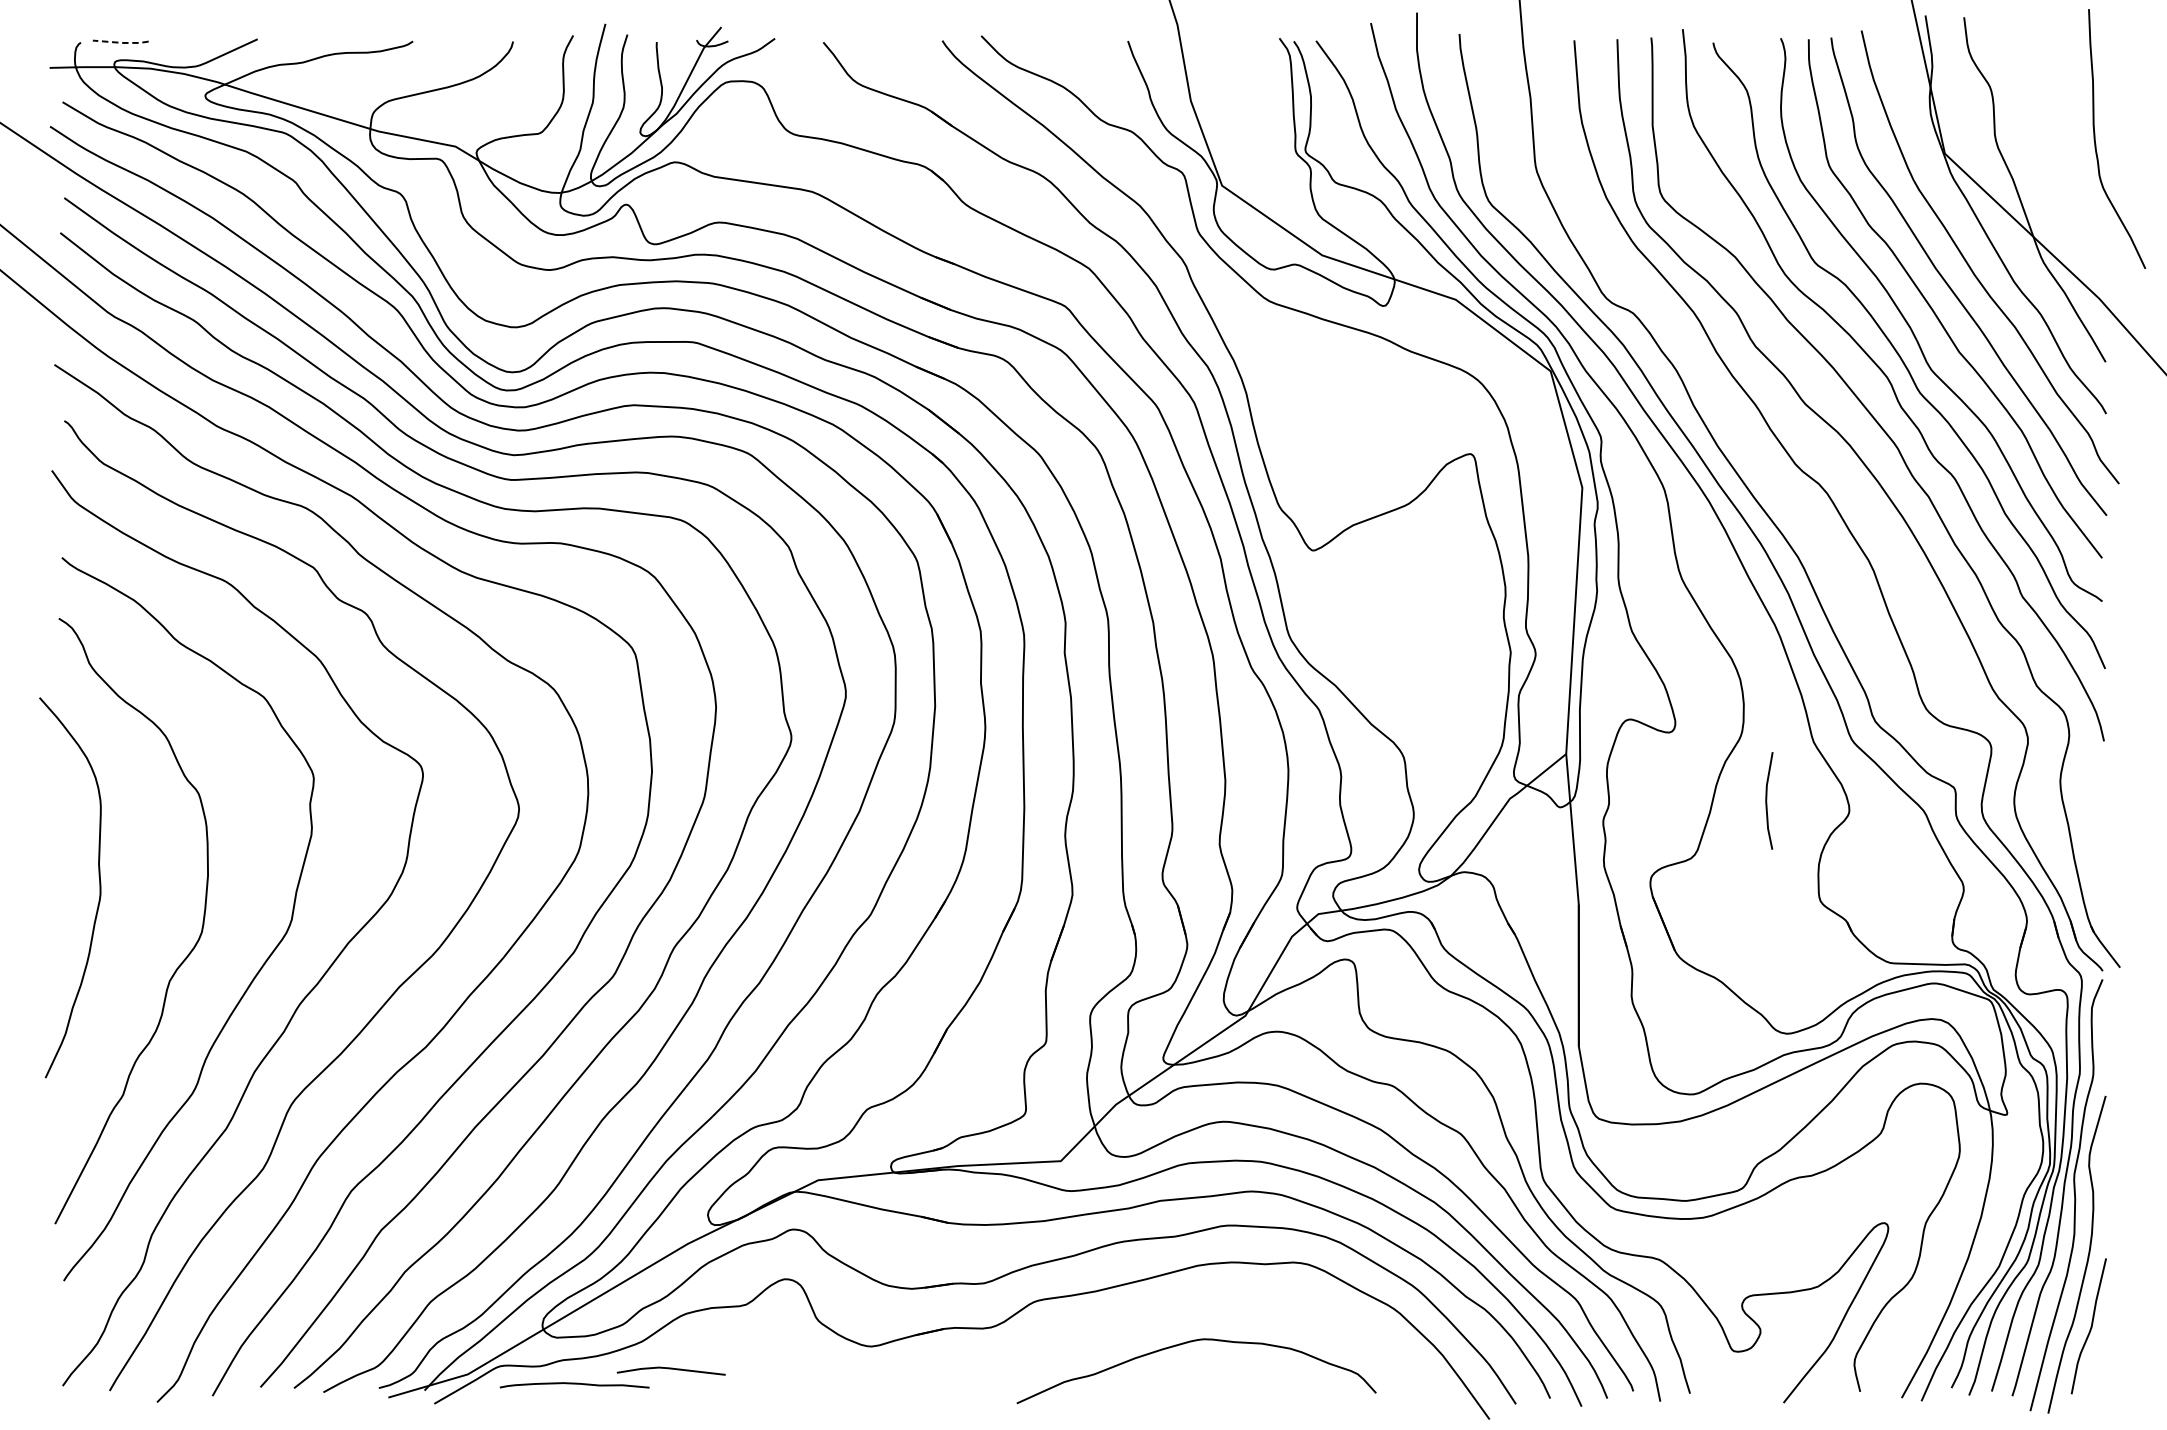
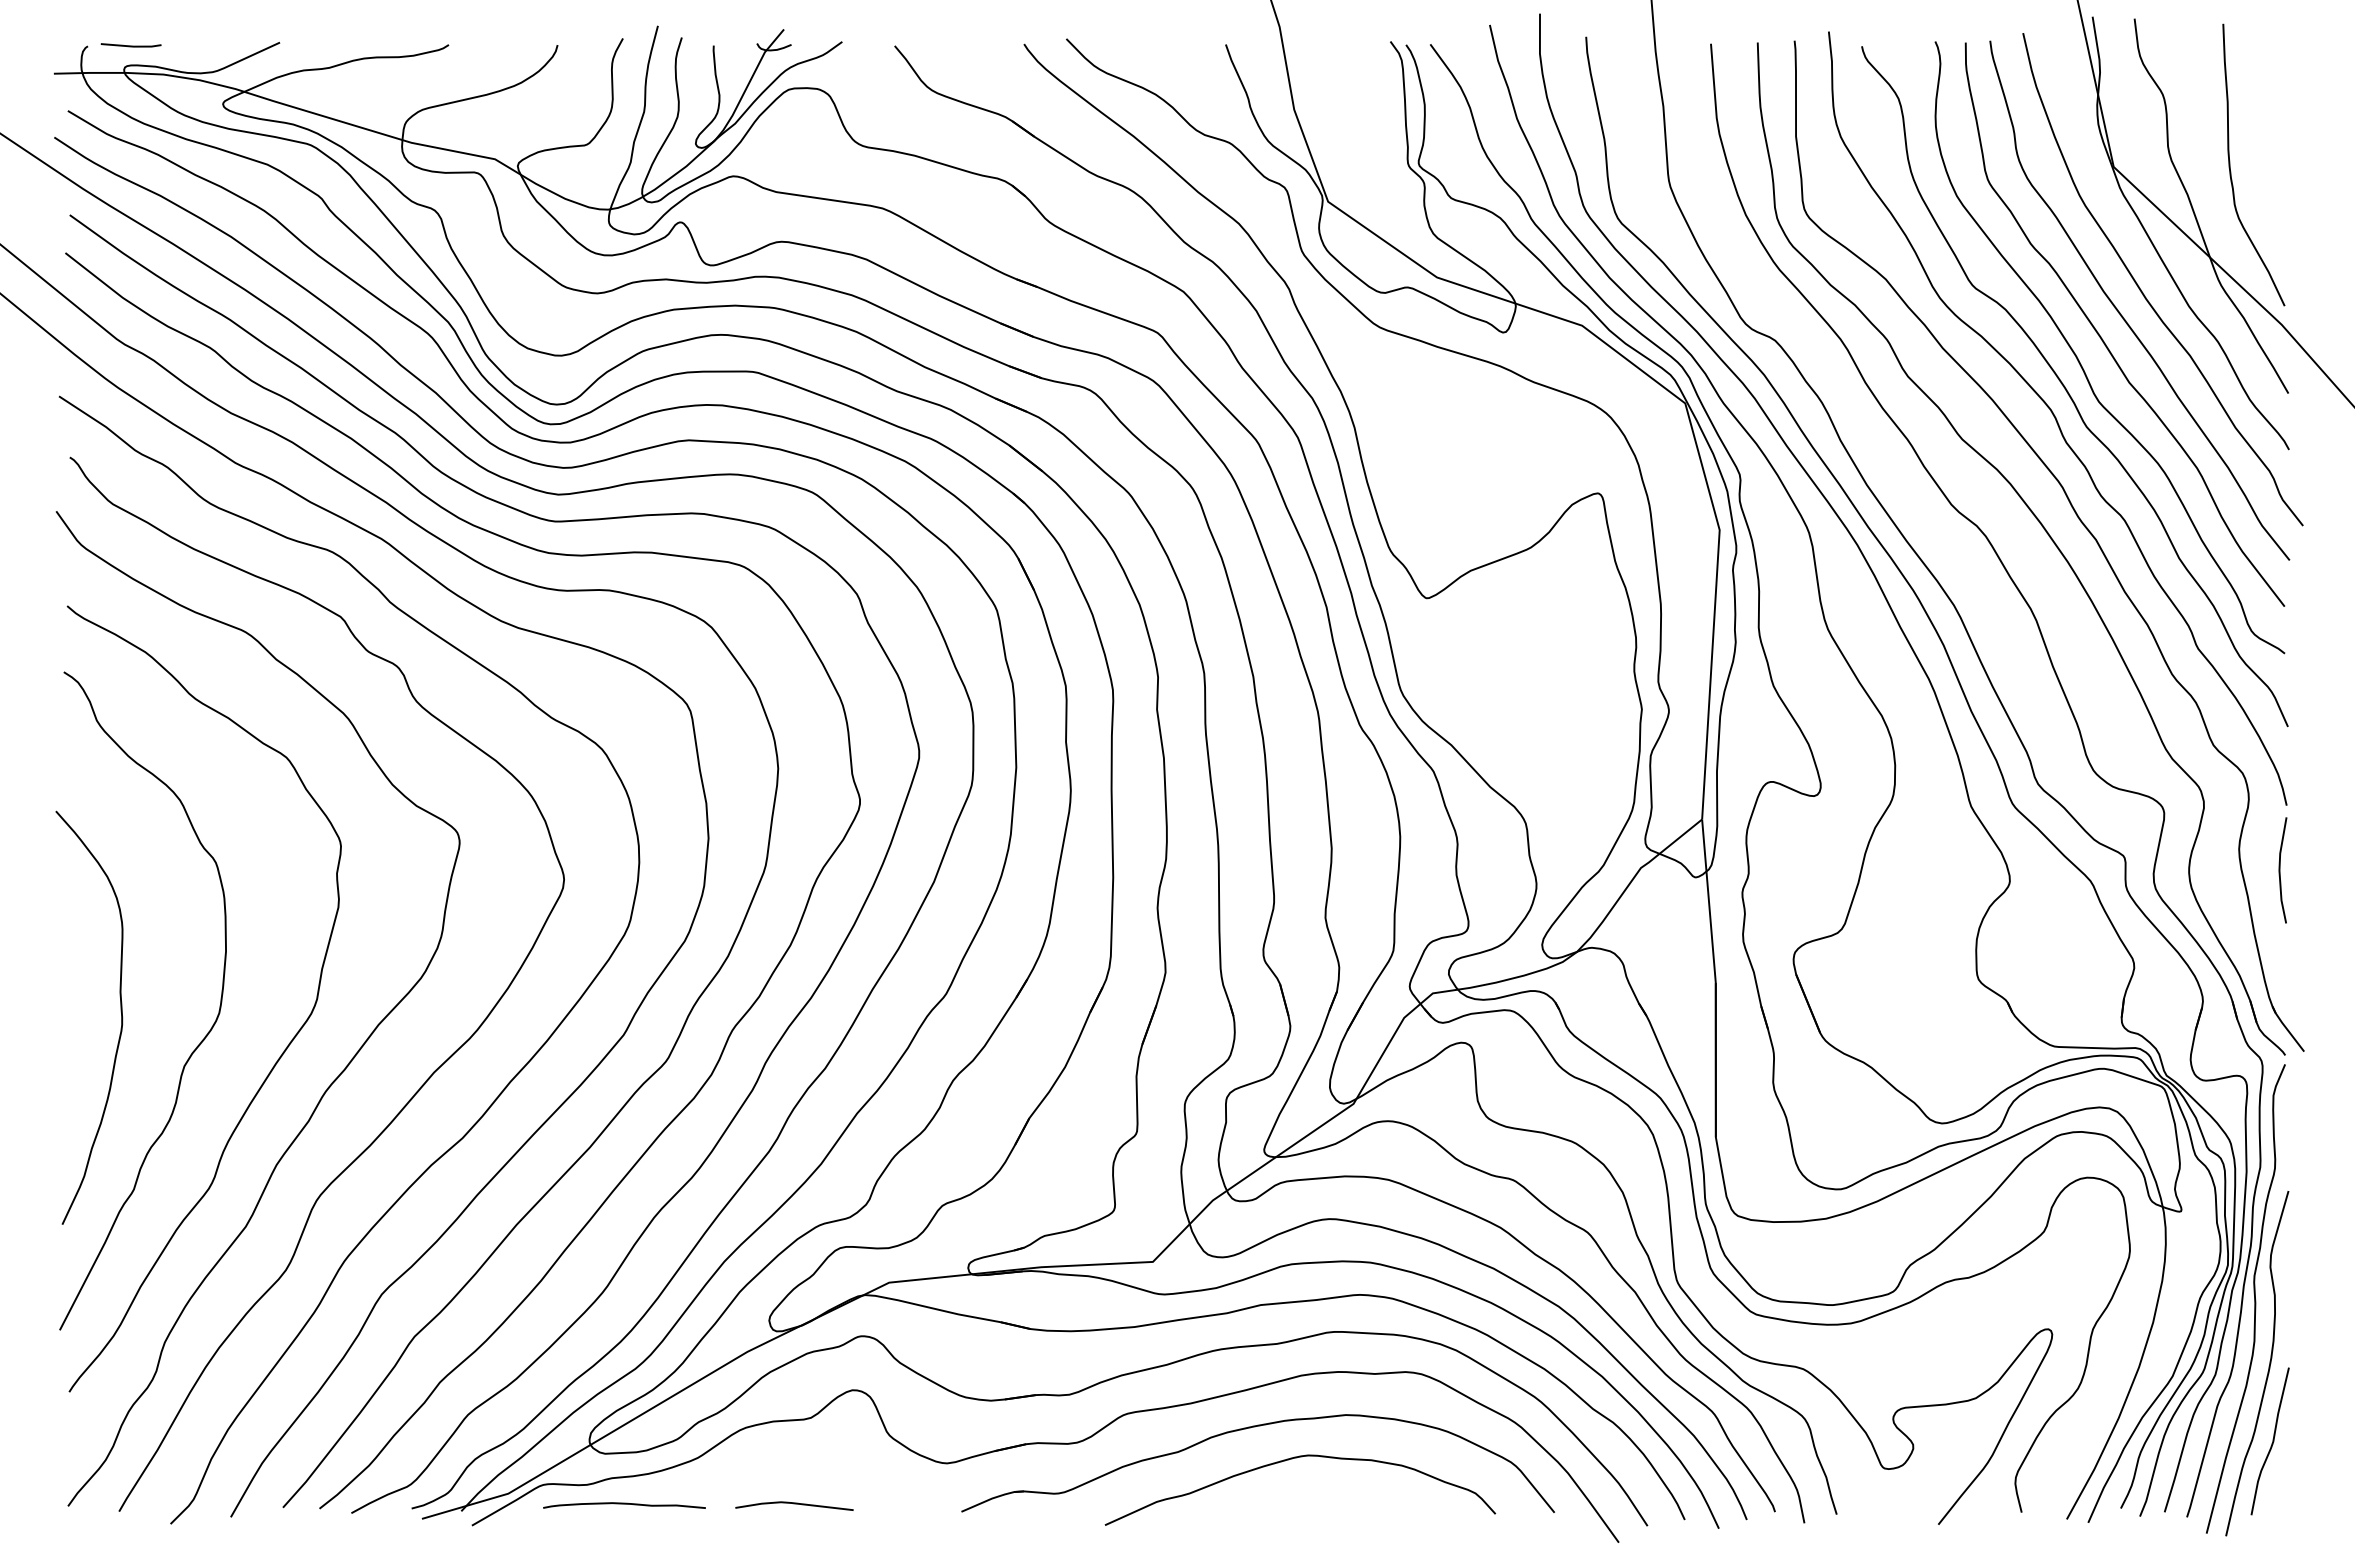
line: (121, 42) -> (132, 46), dashed -> solid
curve: (2095, 138) -> (2230, 164), moved
line: (1767, 801) -> (2280, 870), moved
curve: (98, 881) -> (120, 1011), moved
part: (1150, 1314) -> (1250, 1428), added
line: (671, 1369) -> (794, 1504), moved

